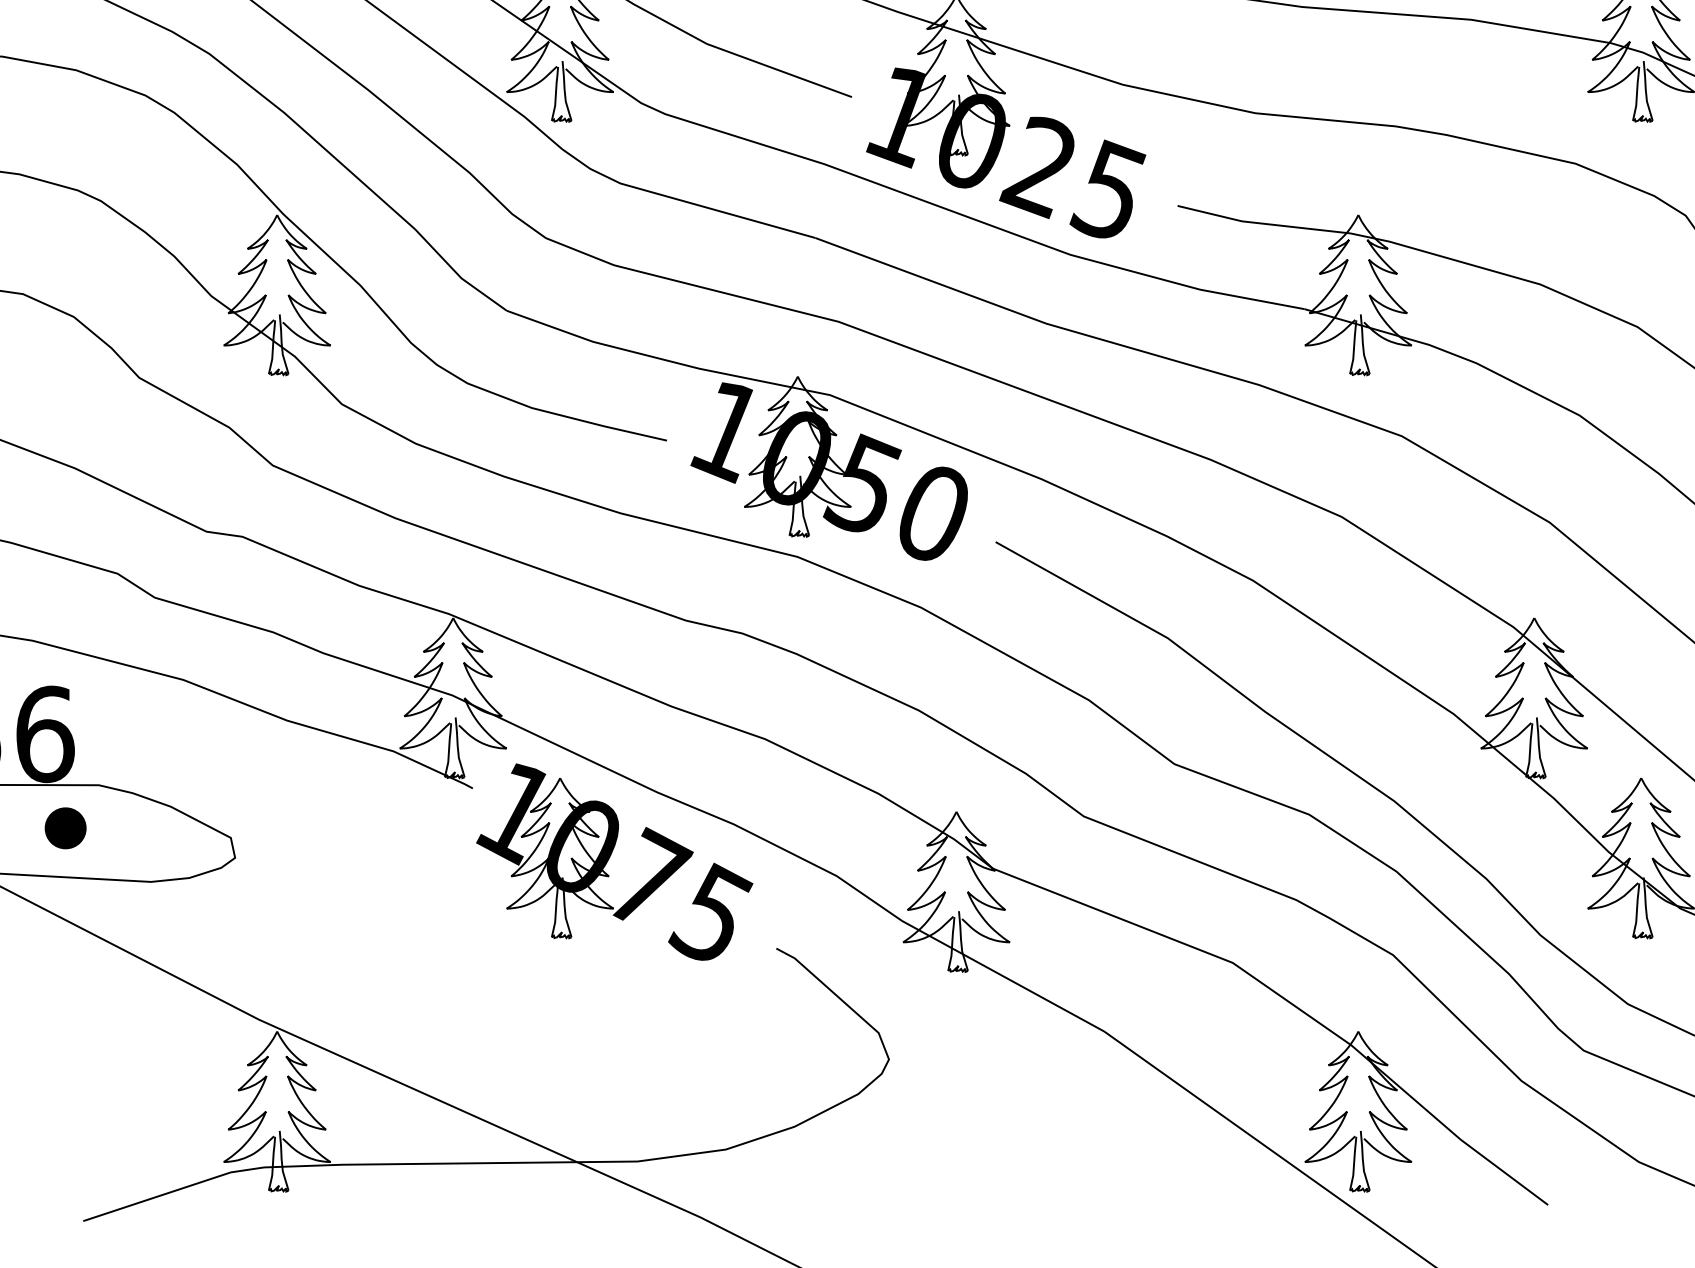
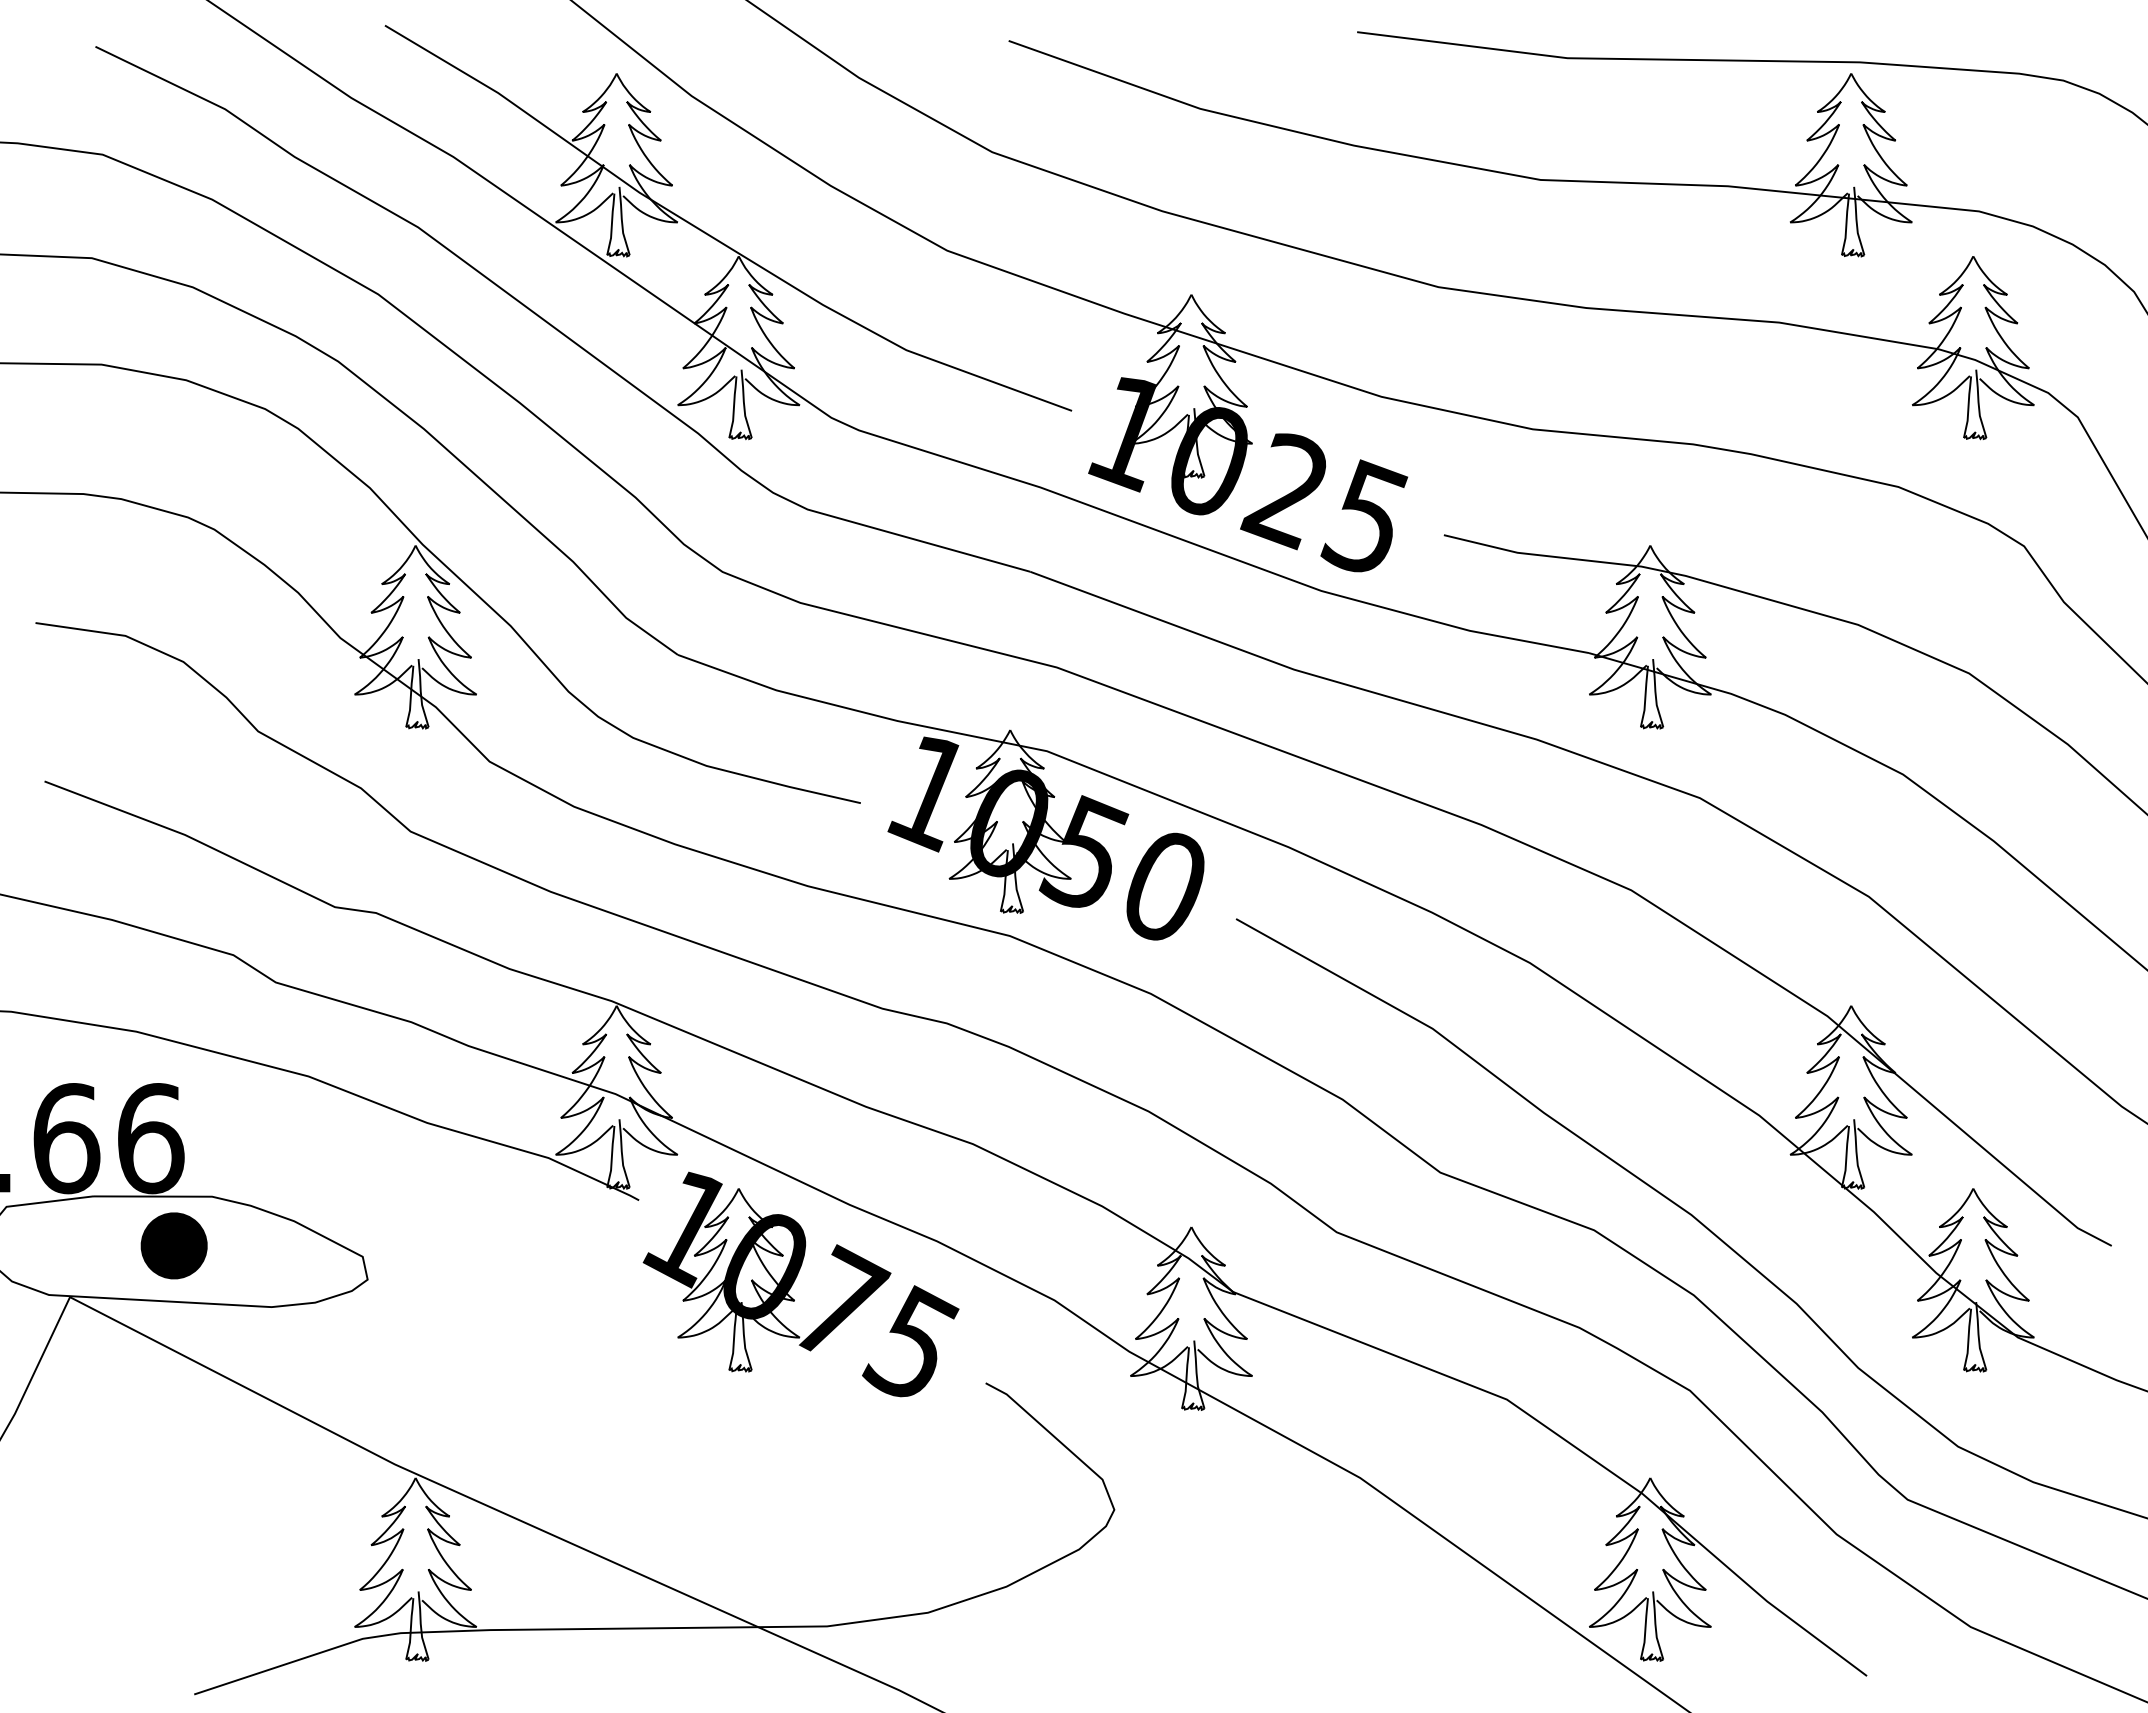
part: (65, 827) -> (173, 1245), size x1.4

